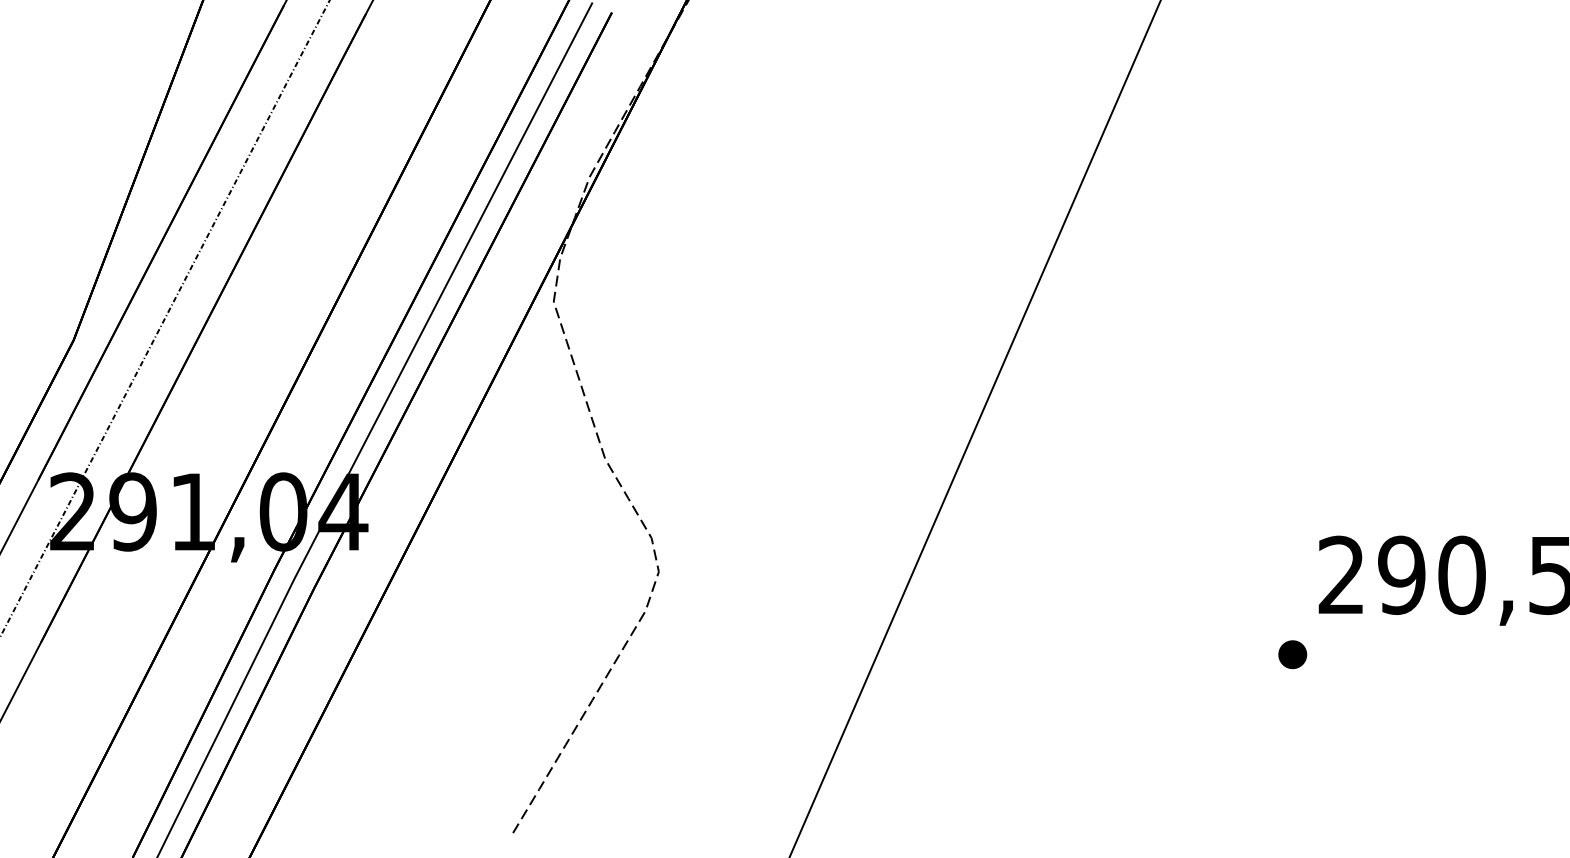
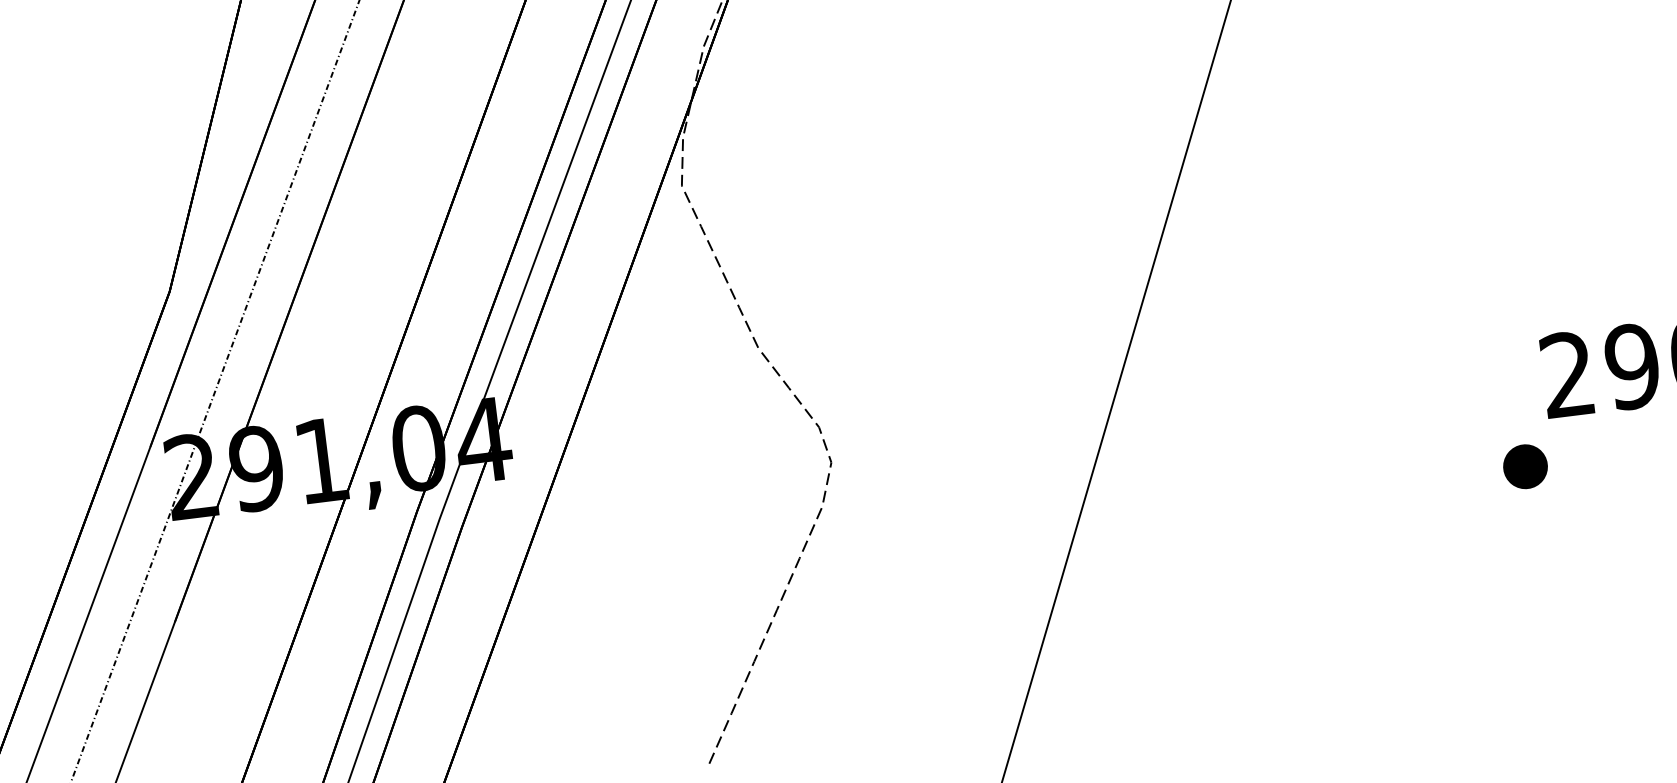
part: (1292, 654) -> (1525, 466), size x1.43

